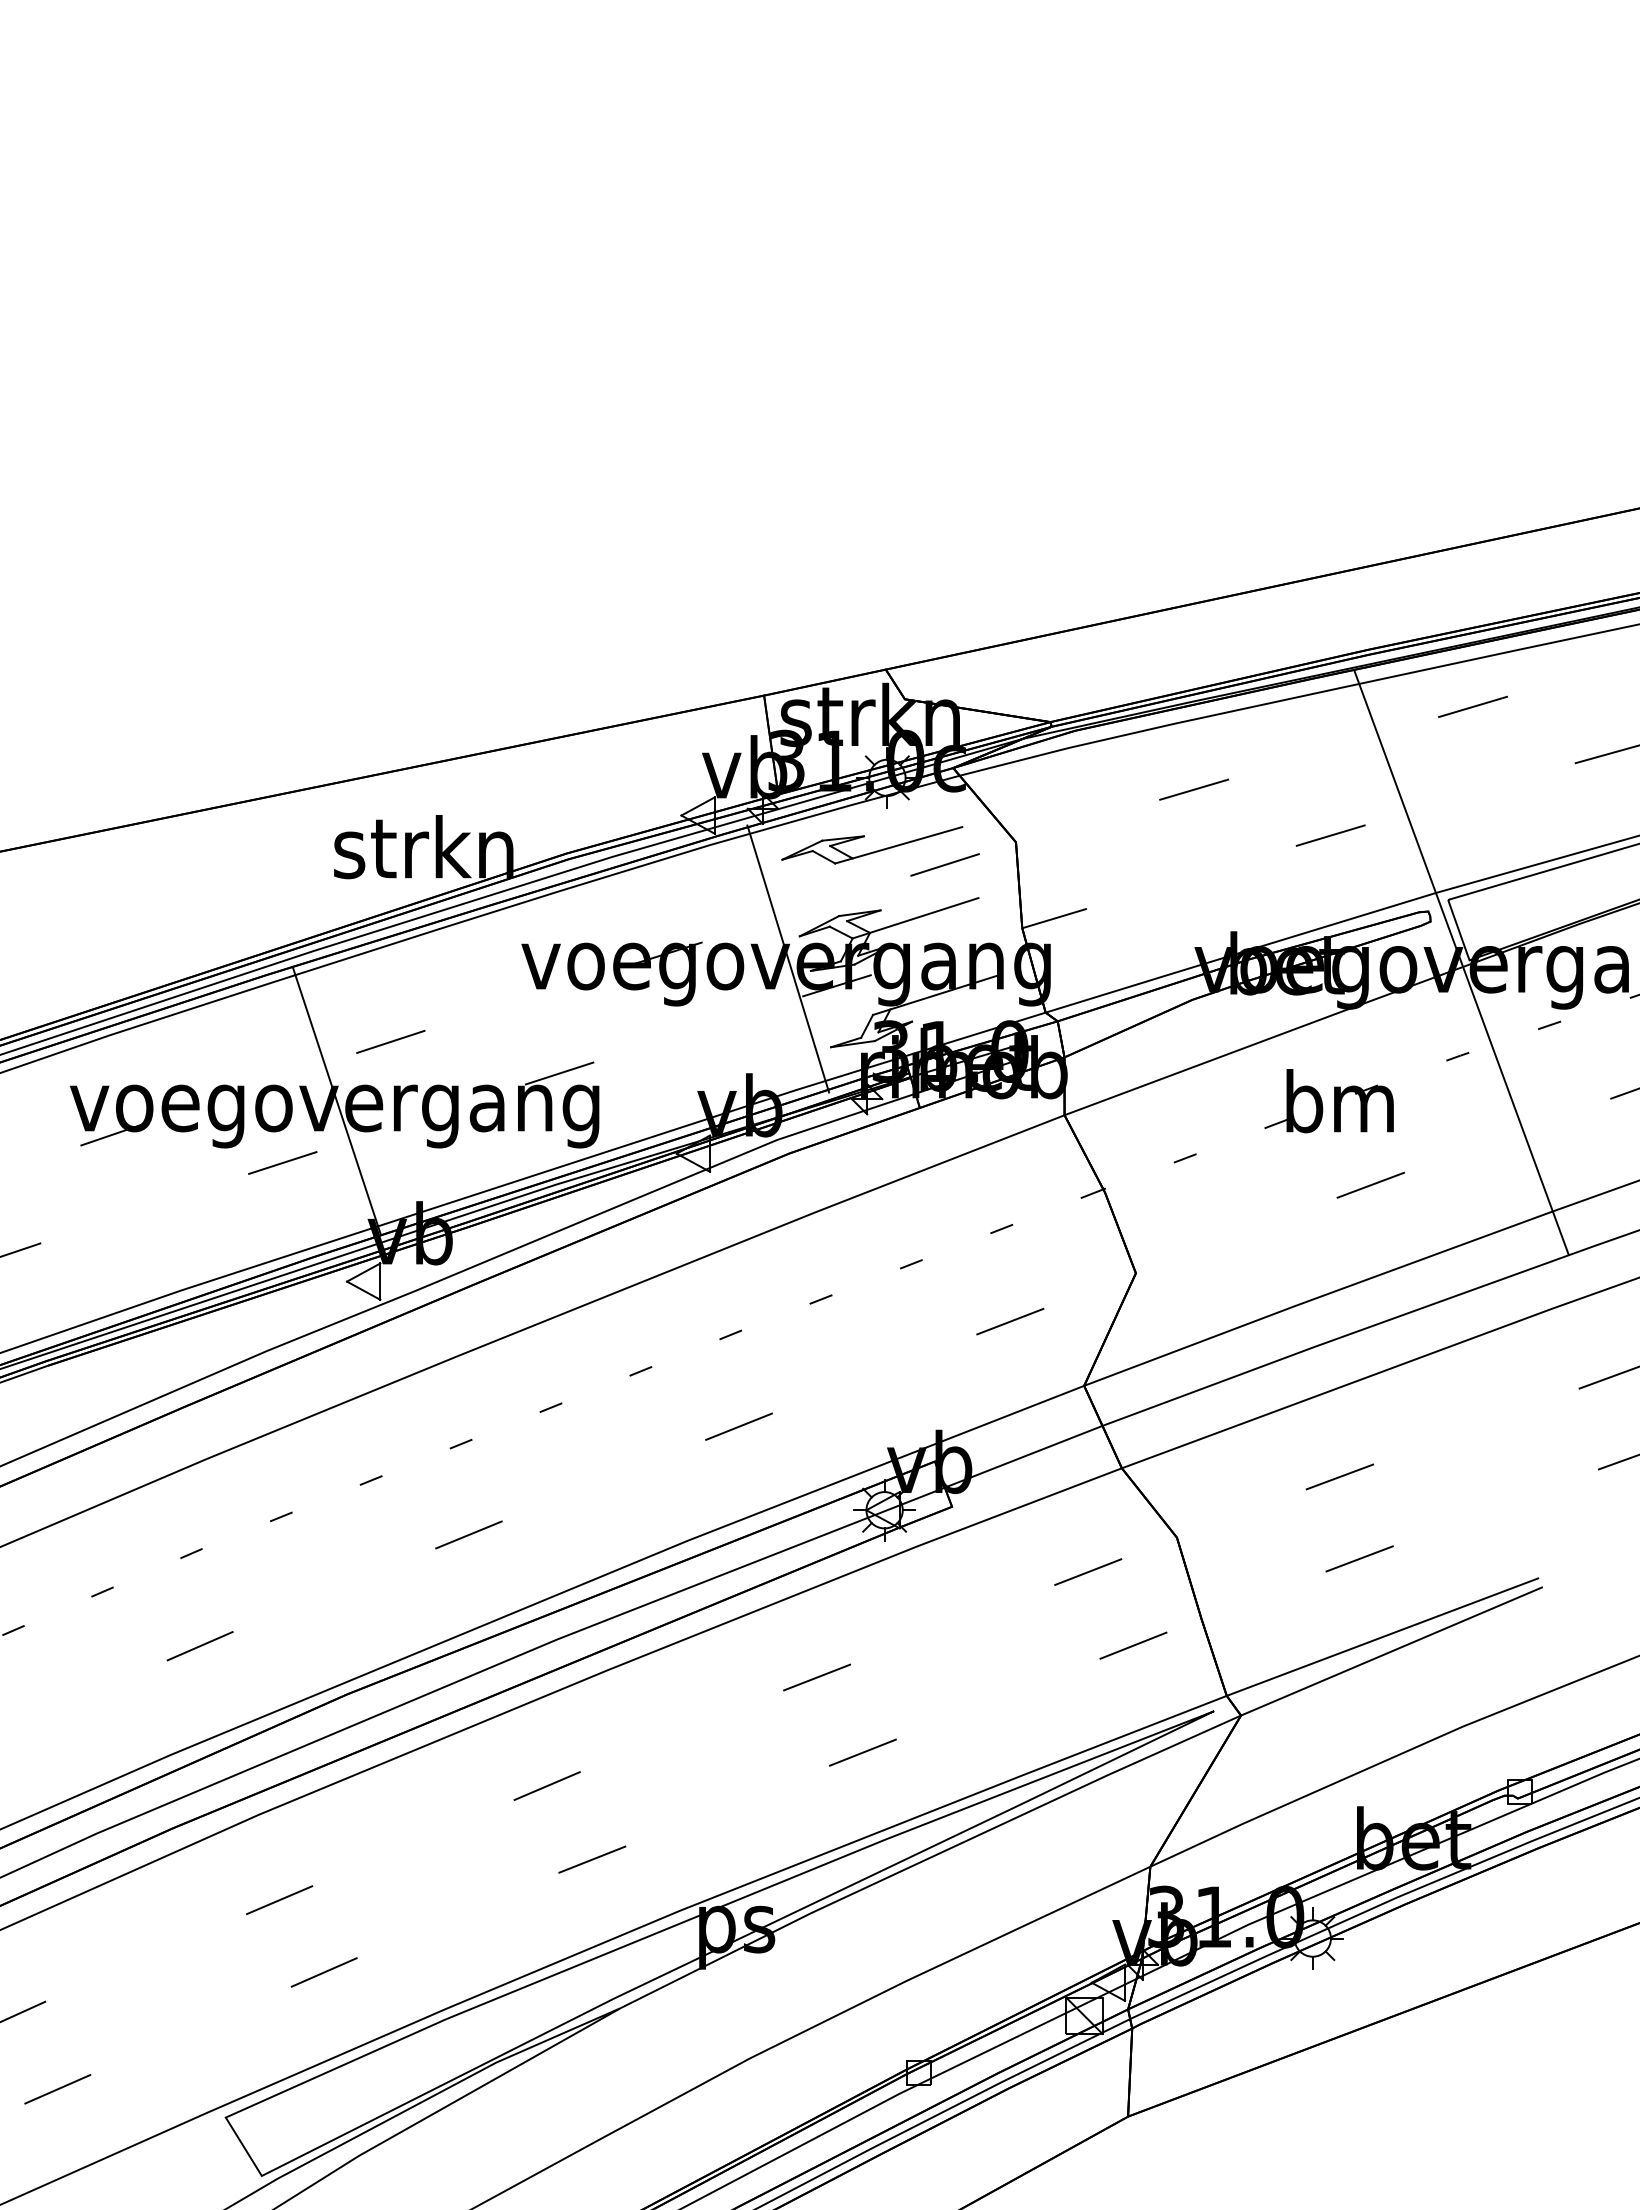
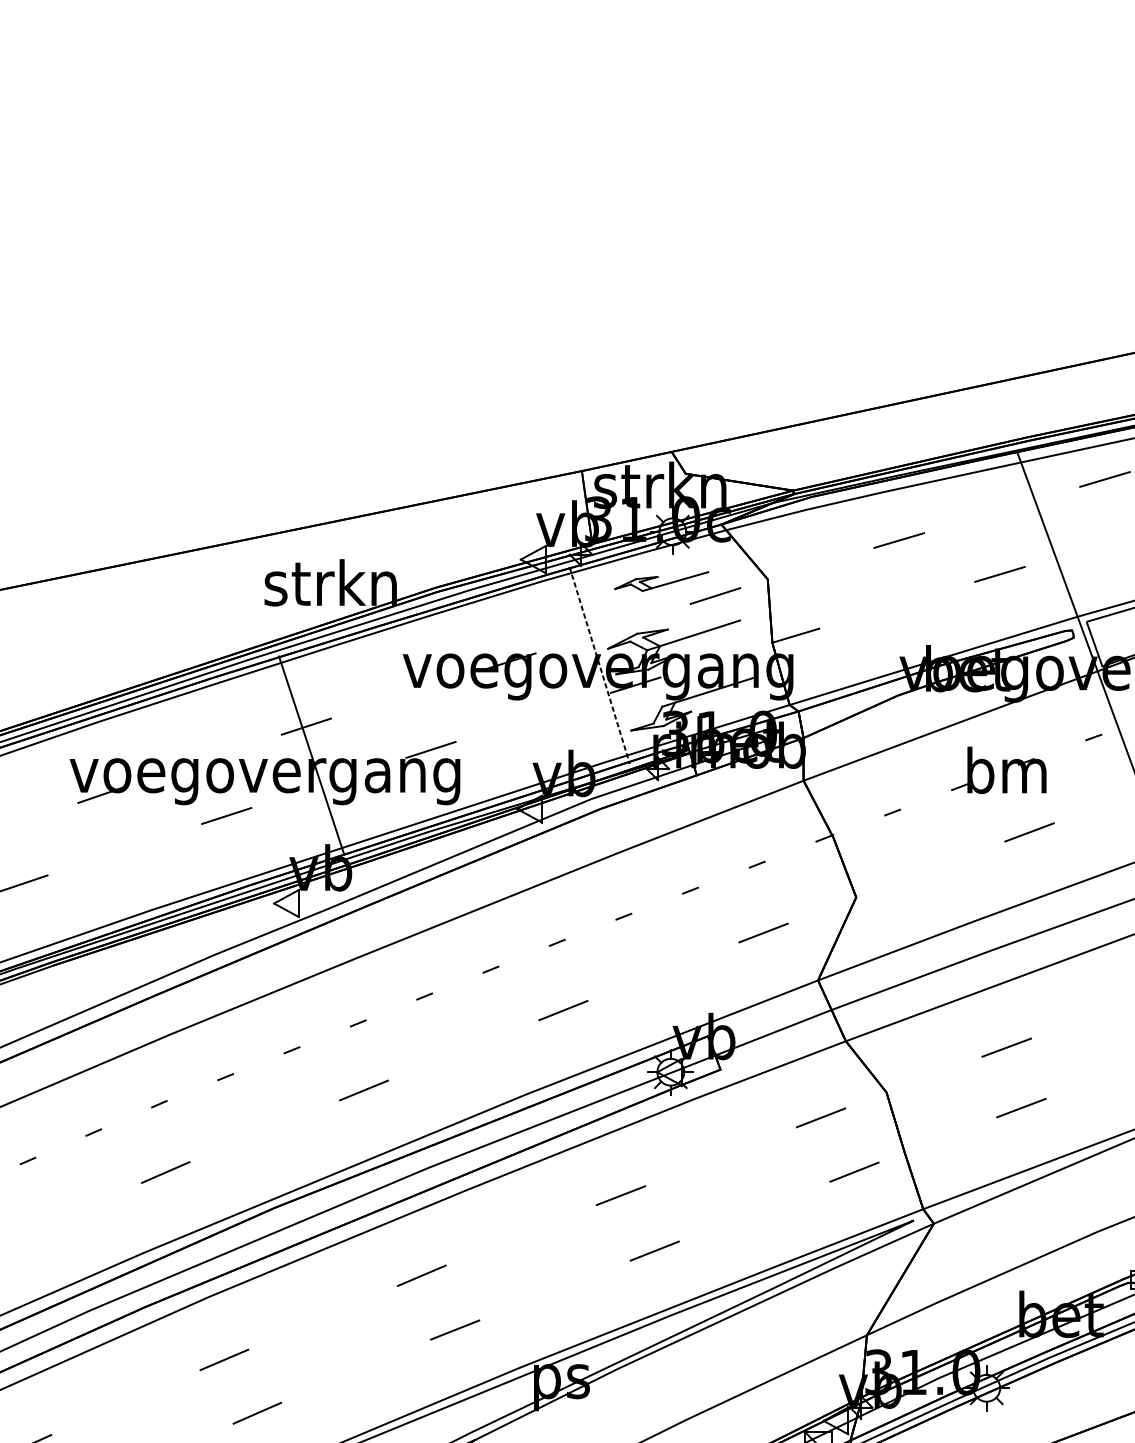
part: (872, 845) -> (661, 581), size x0.7
line: (788, 958) -> (599, 665), solid -> dashed
line: (336, 1100) -> (311, 755), moved

